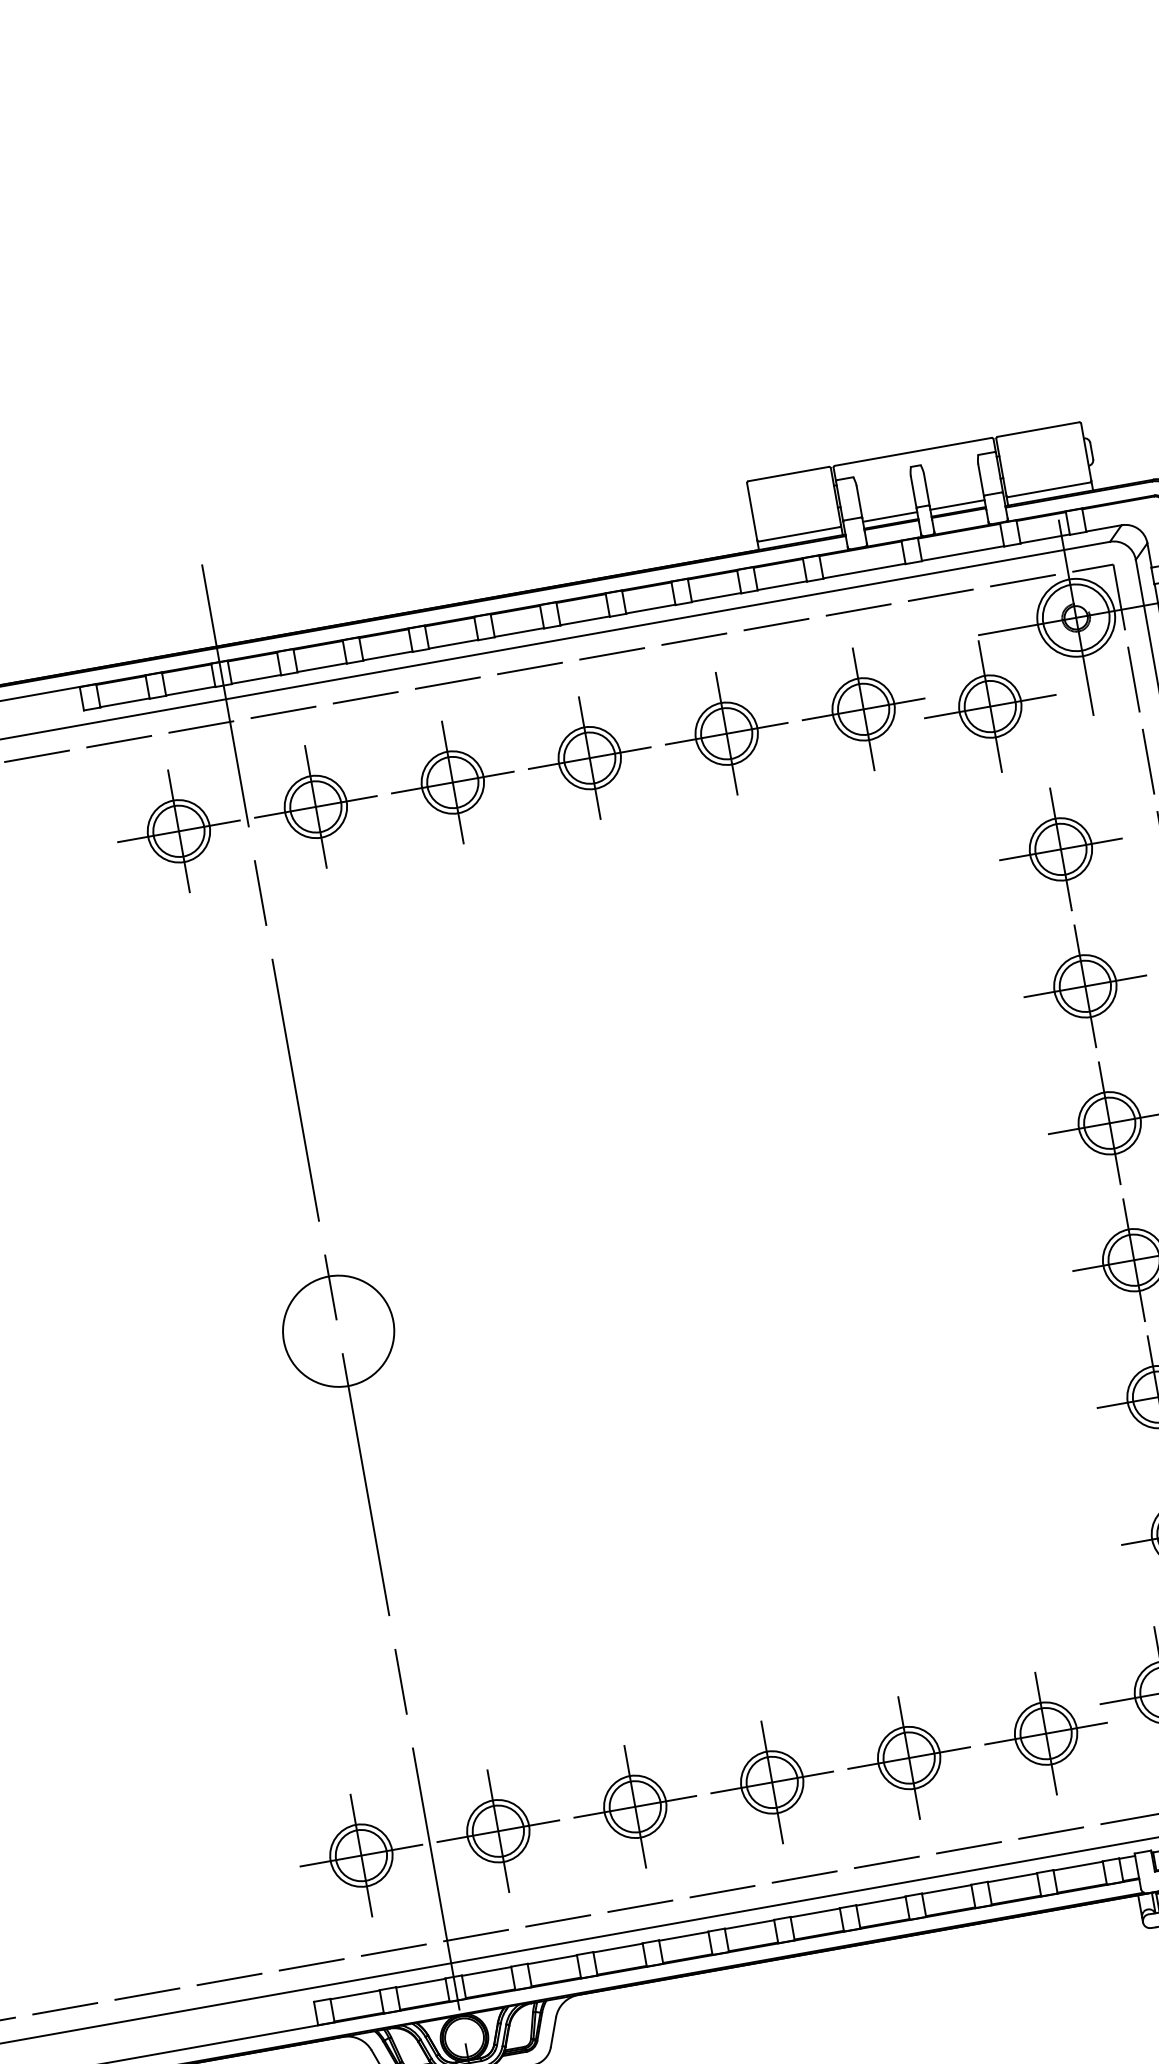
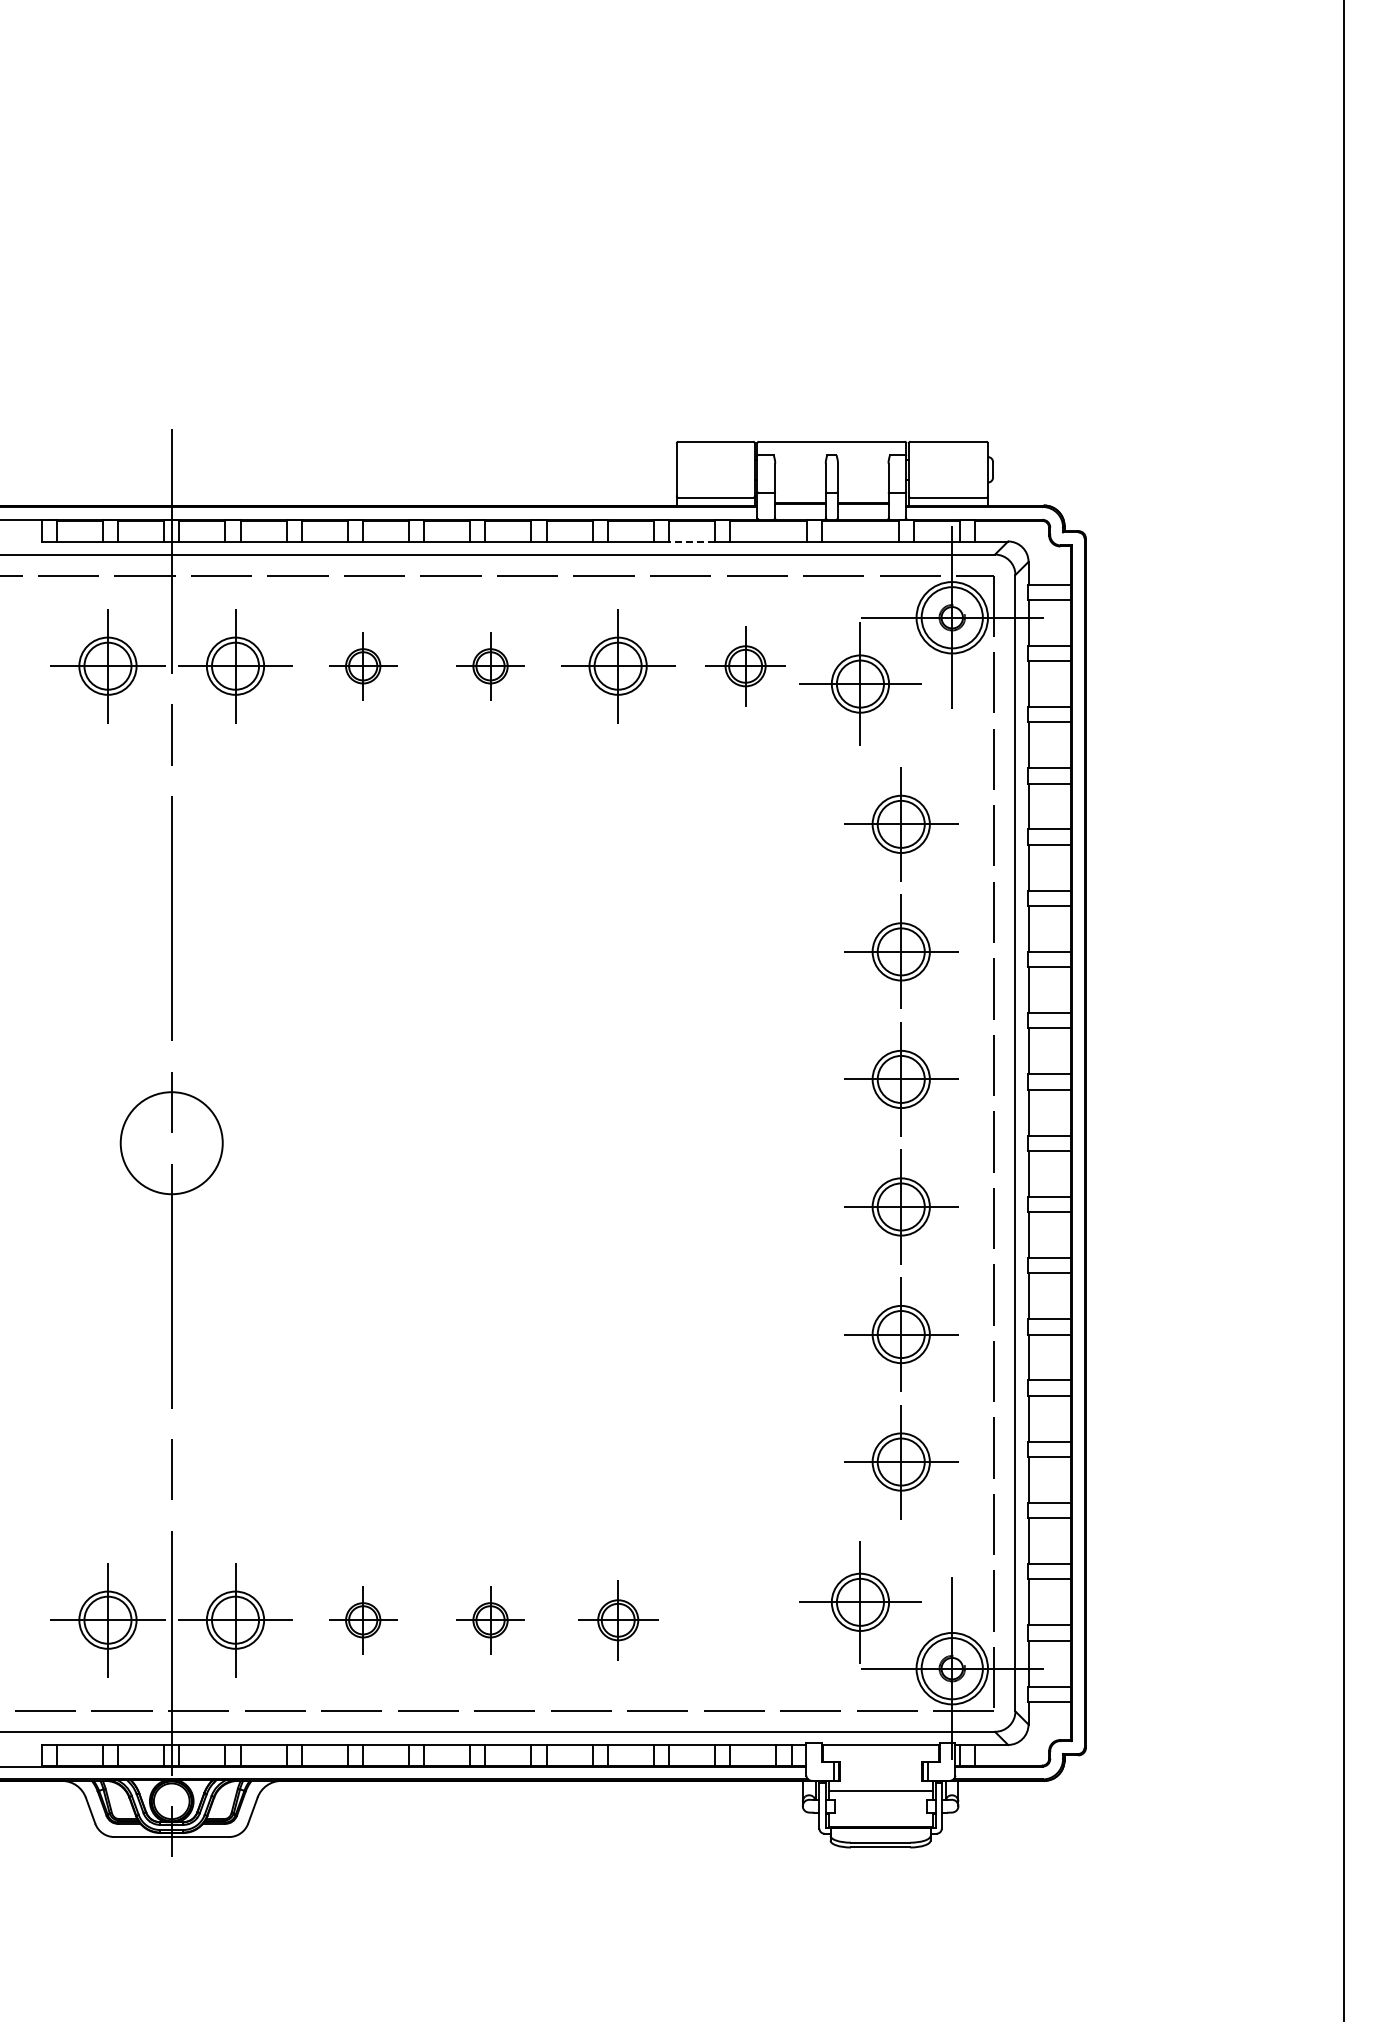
line: (957, 504) -> (863, 496), removed
line: (890, 516) -> (800, 496), removed
line: (782, 585) -> (692, 541), solid -> dashed
part: (863, 709) -> (745, 666), size x0.7
part: (589, 758) -> (490, 666), size x0.6
part: (453, 782) -> (363, 666), size x0.6
part: (1045, 1733) -> (745, 1620), removed
part: (909, 1758) -> (618, 1620), size x0.7
part: (772, 1782) -> (490, 1620), size x0.6
part: (635, 1807) -> (363, 1620), size x0.6

